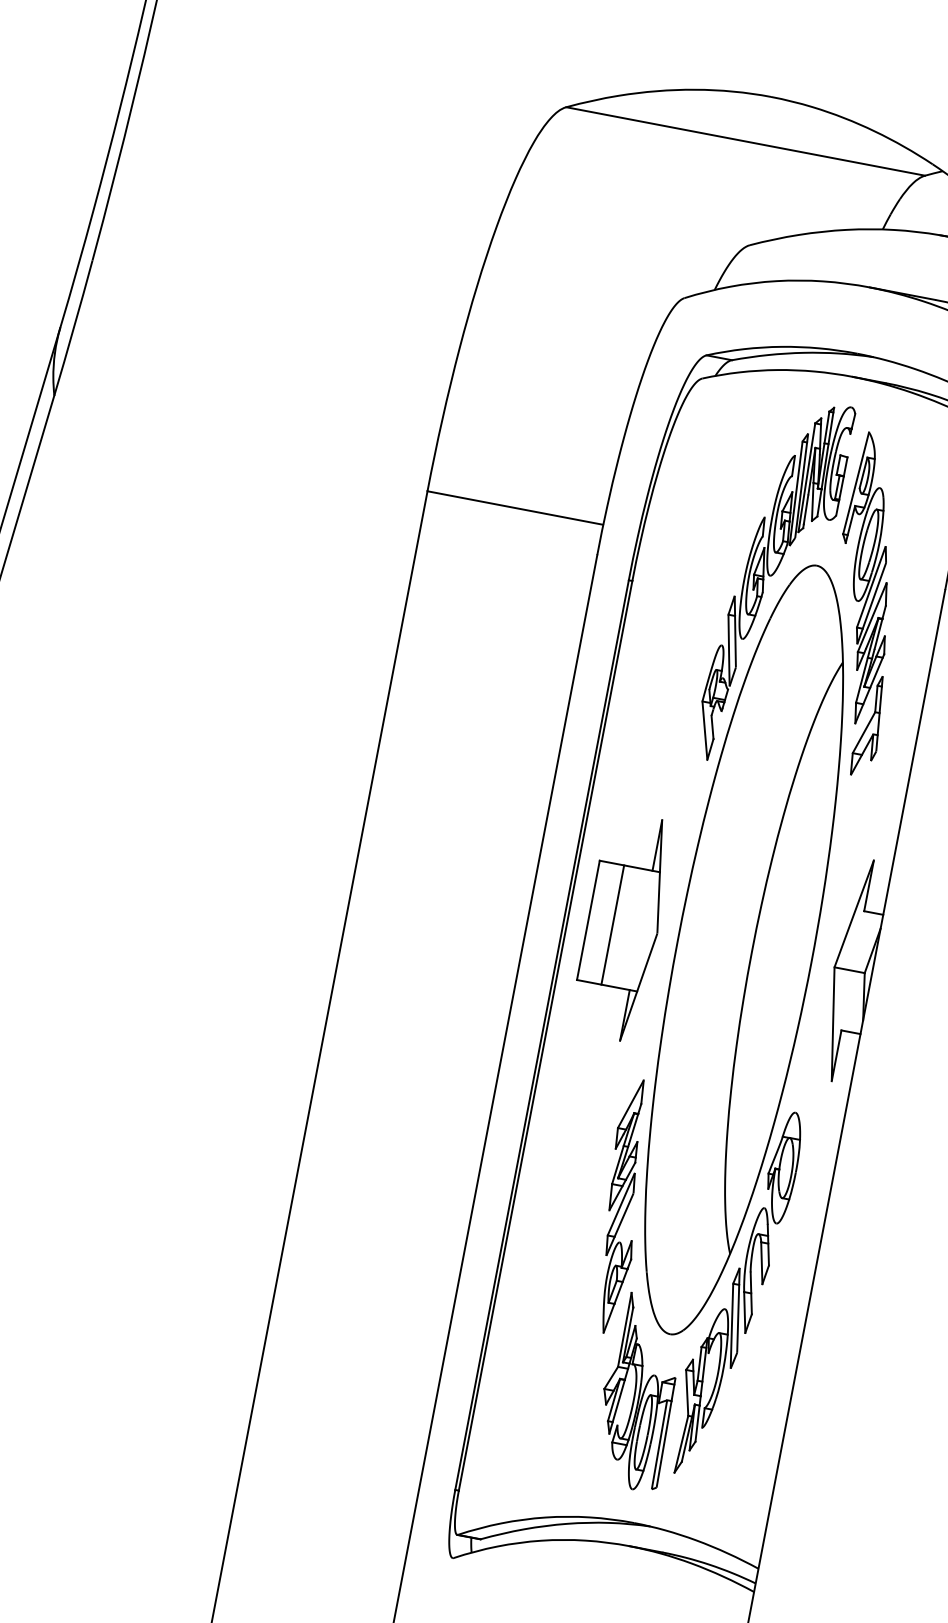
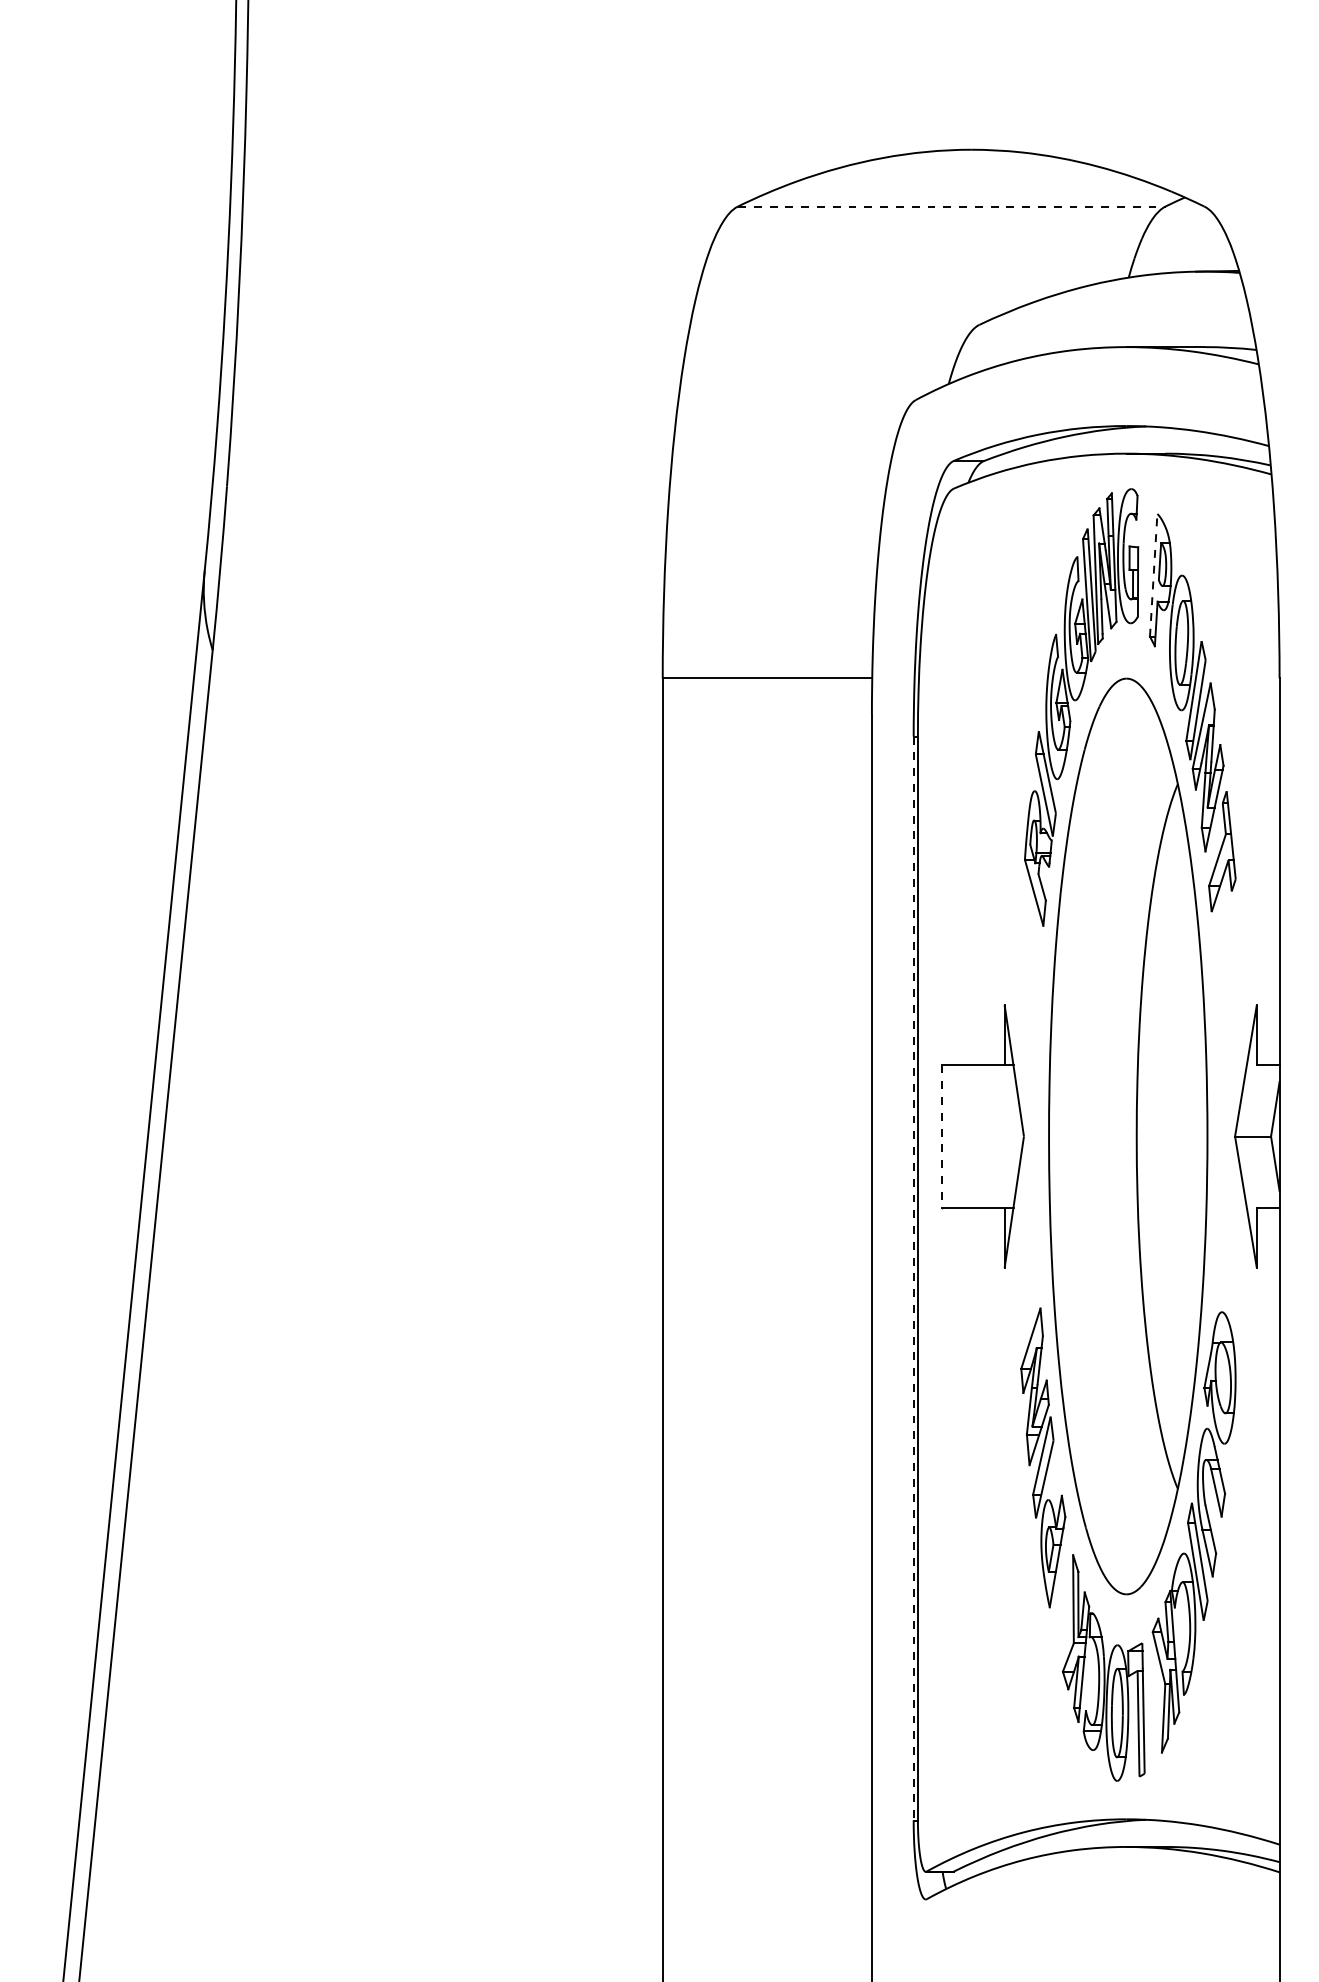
line: (745, 141) -> (951, 206), solid -> dashed
line: (856, 482) -> (1153, 574), solid -> dashed
line: (587, 921) -> (941, 1137), solid -> dashed
line: (612, 924) -> (970, 1136), removed
line: (541, 1035) -> (913, 1278), solid -> dashed

